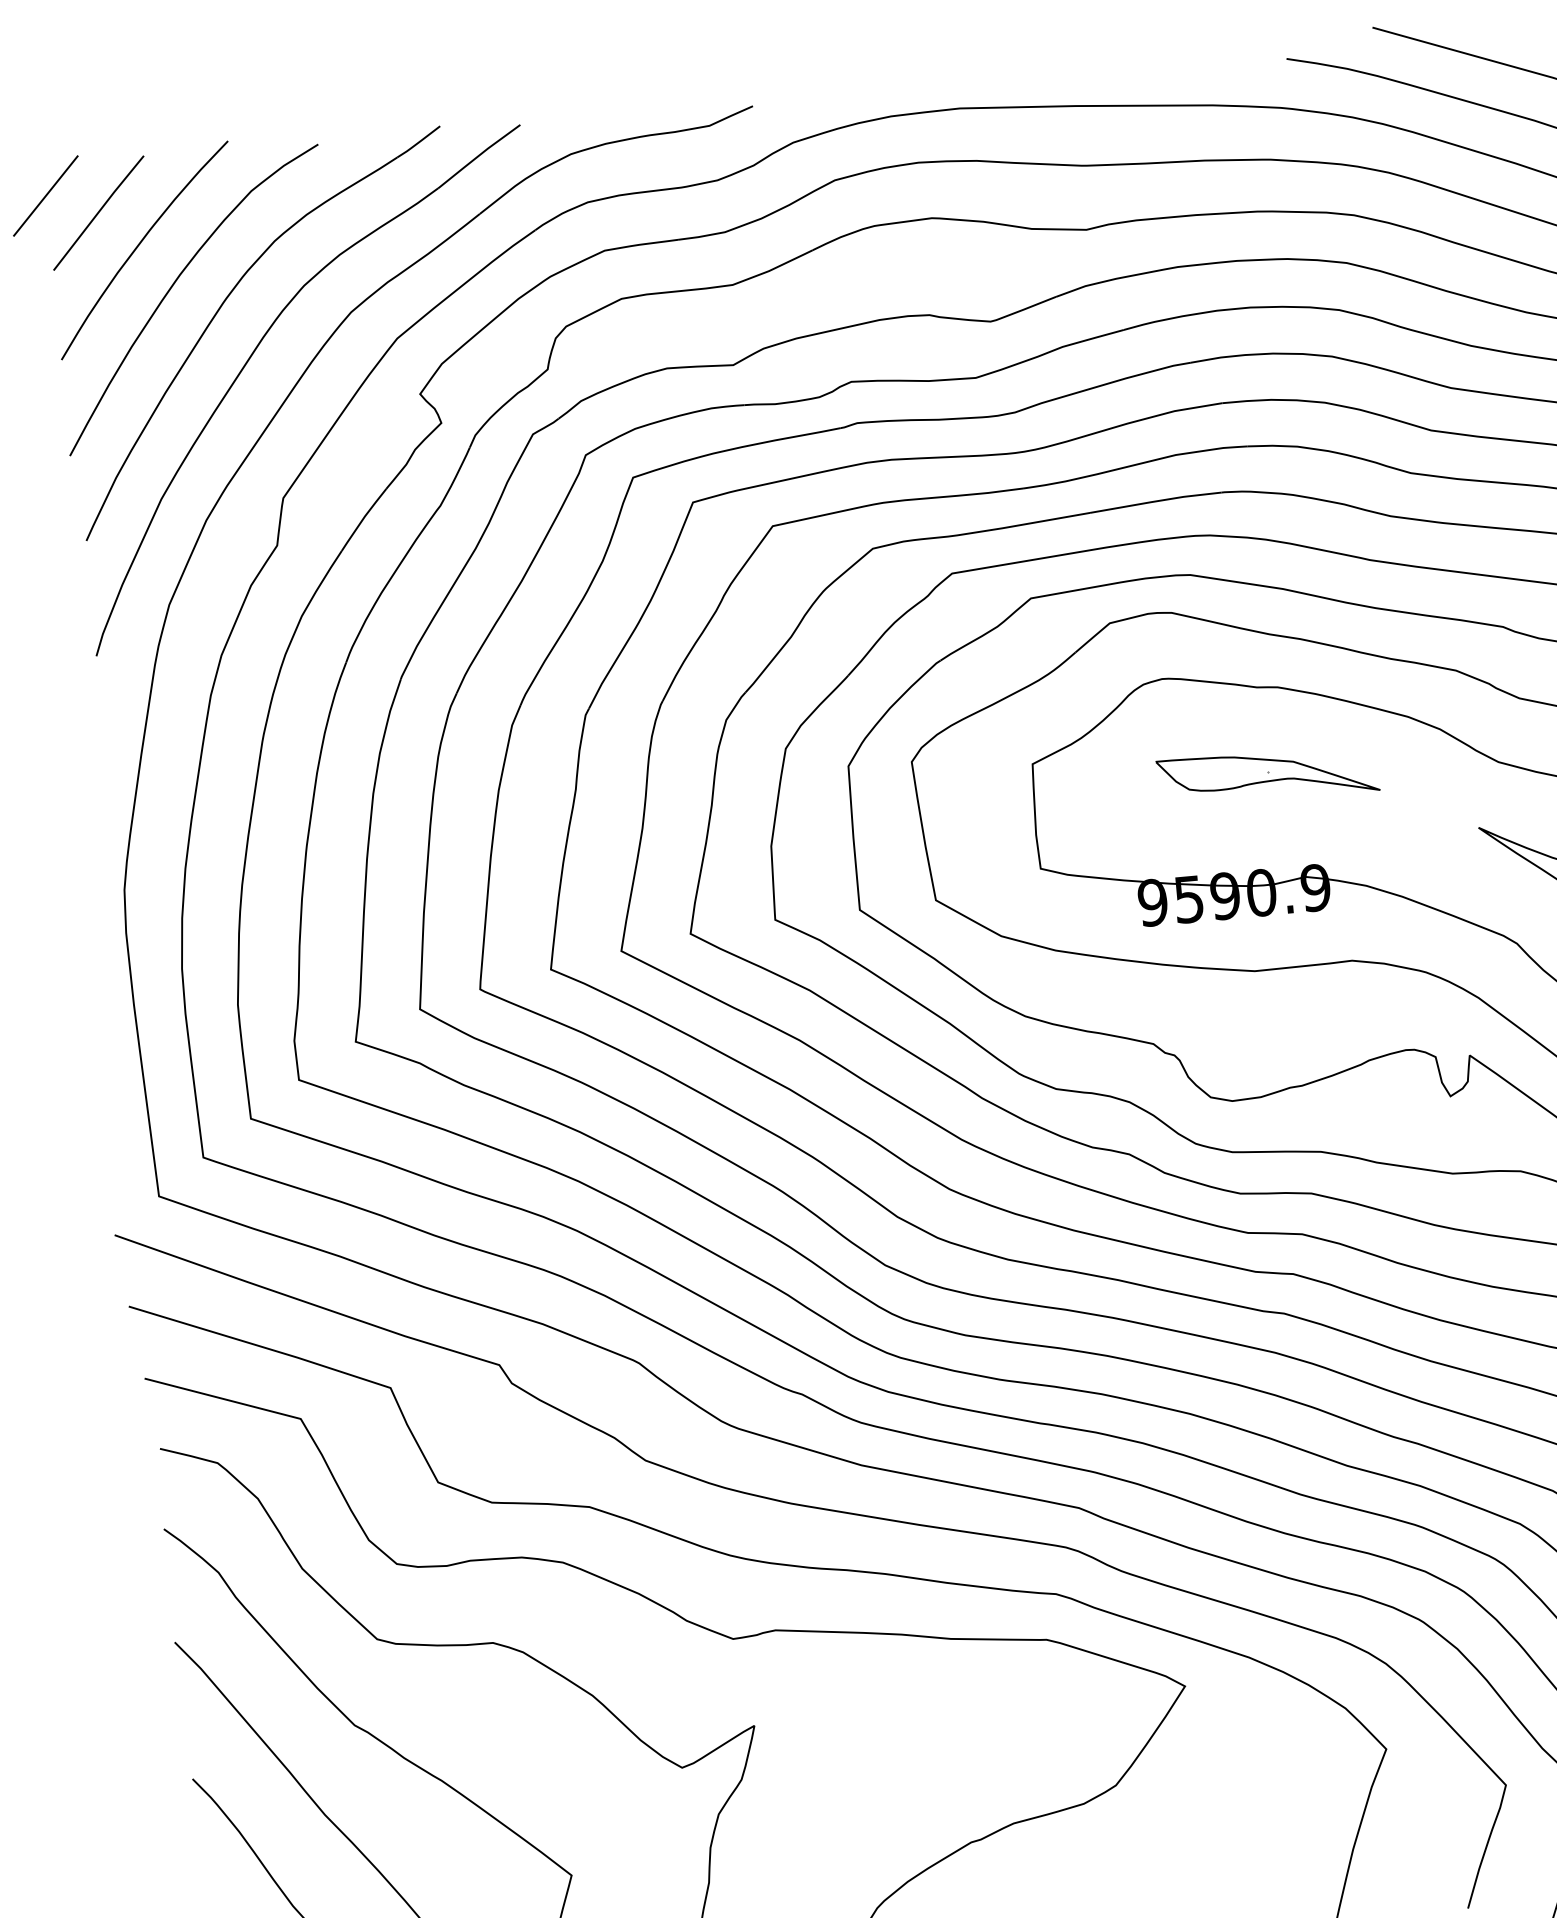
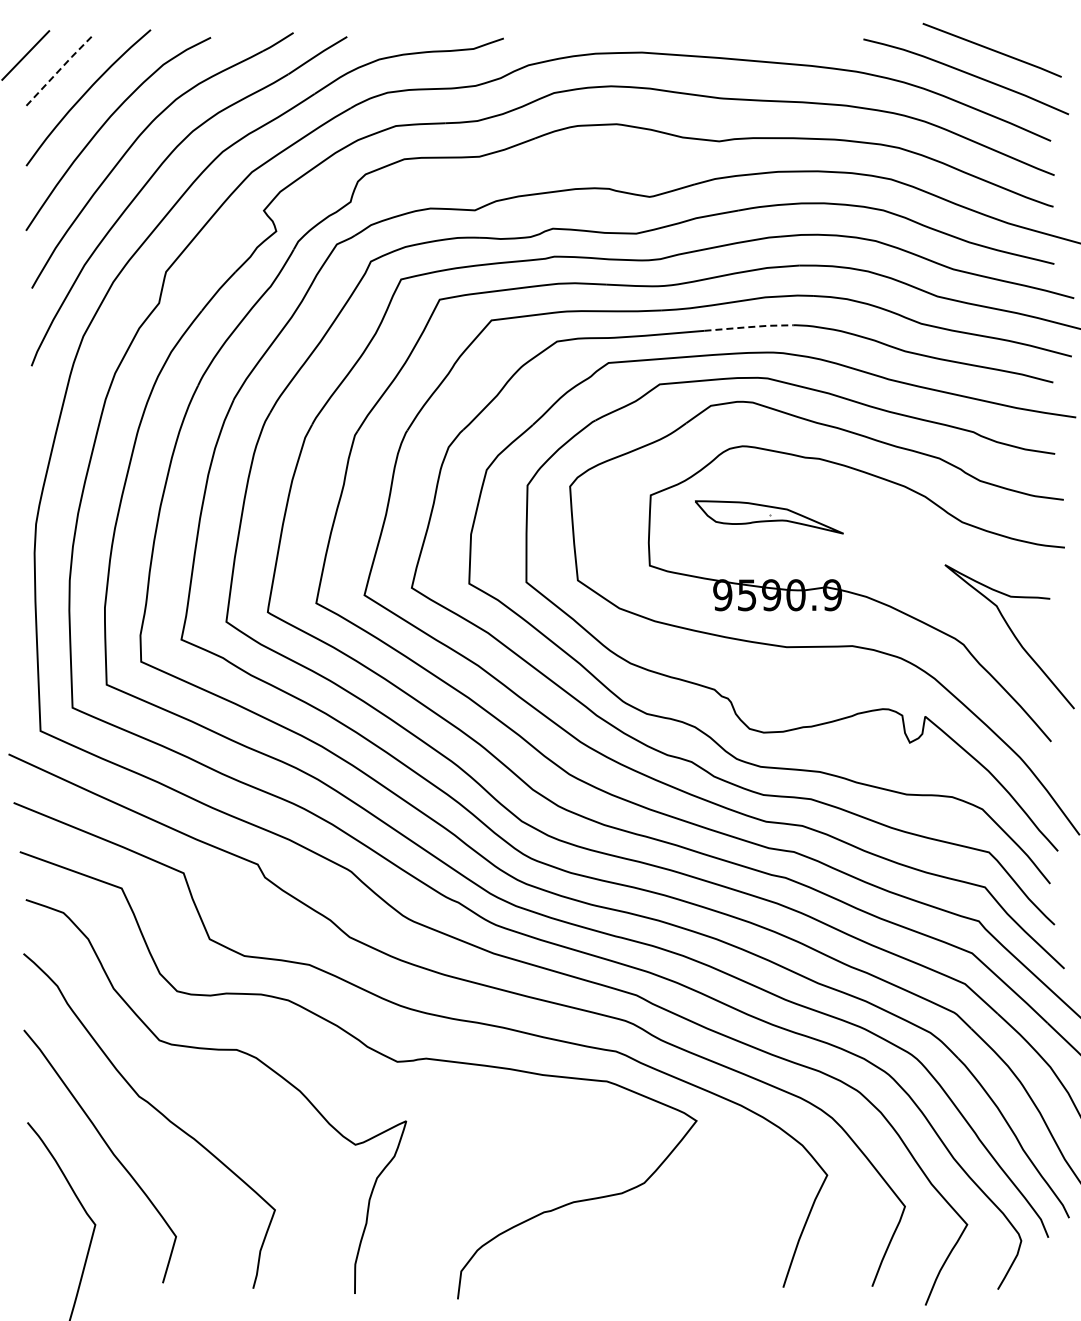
line: (99, 212) -> (60, 69), solid -> dashed
line: (1156, 501) -> (749, 327), solid -> dashed
part: (1268, 775) -> (769, 517), moved

